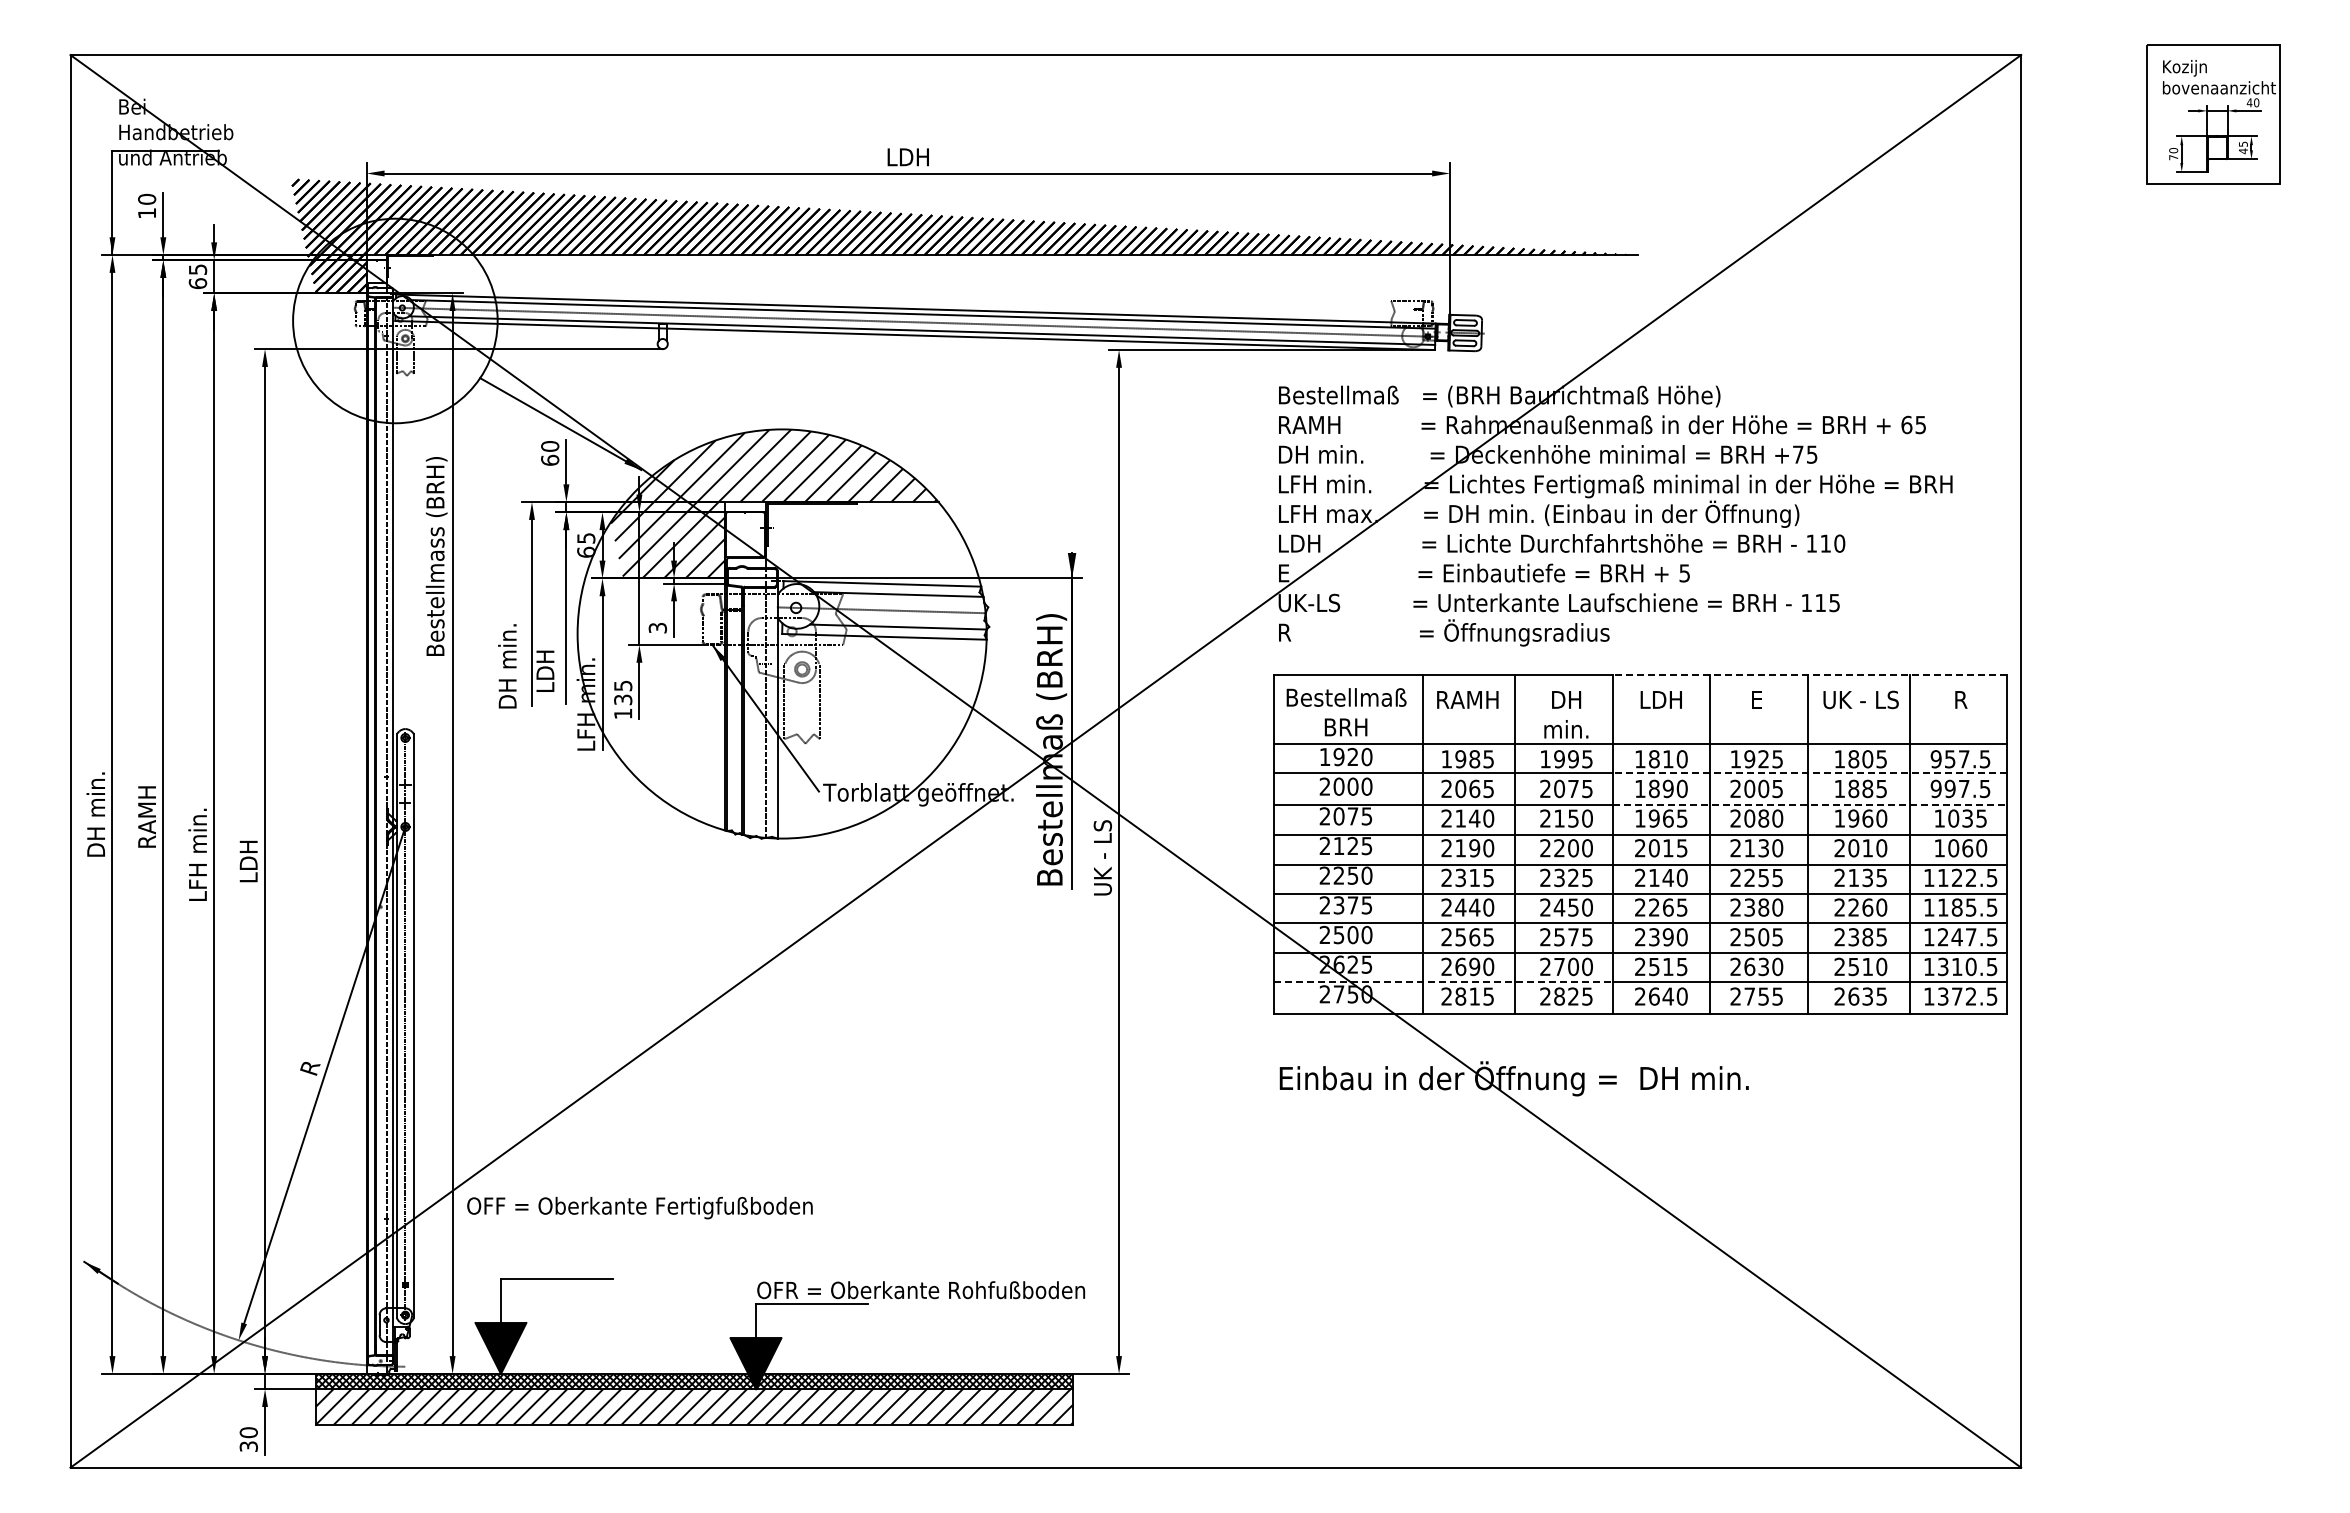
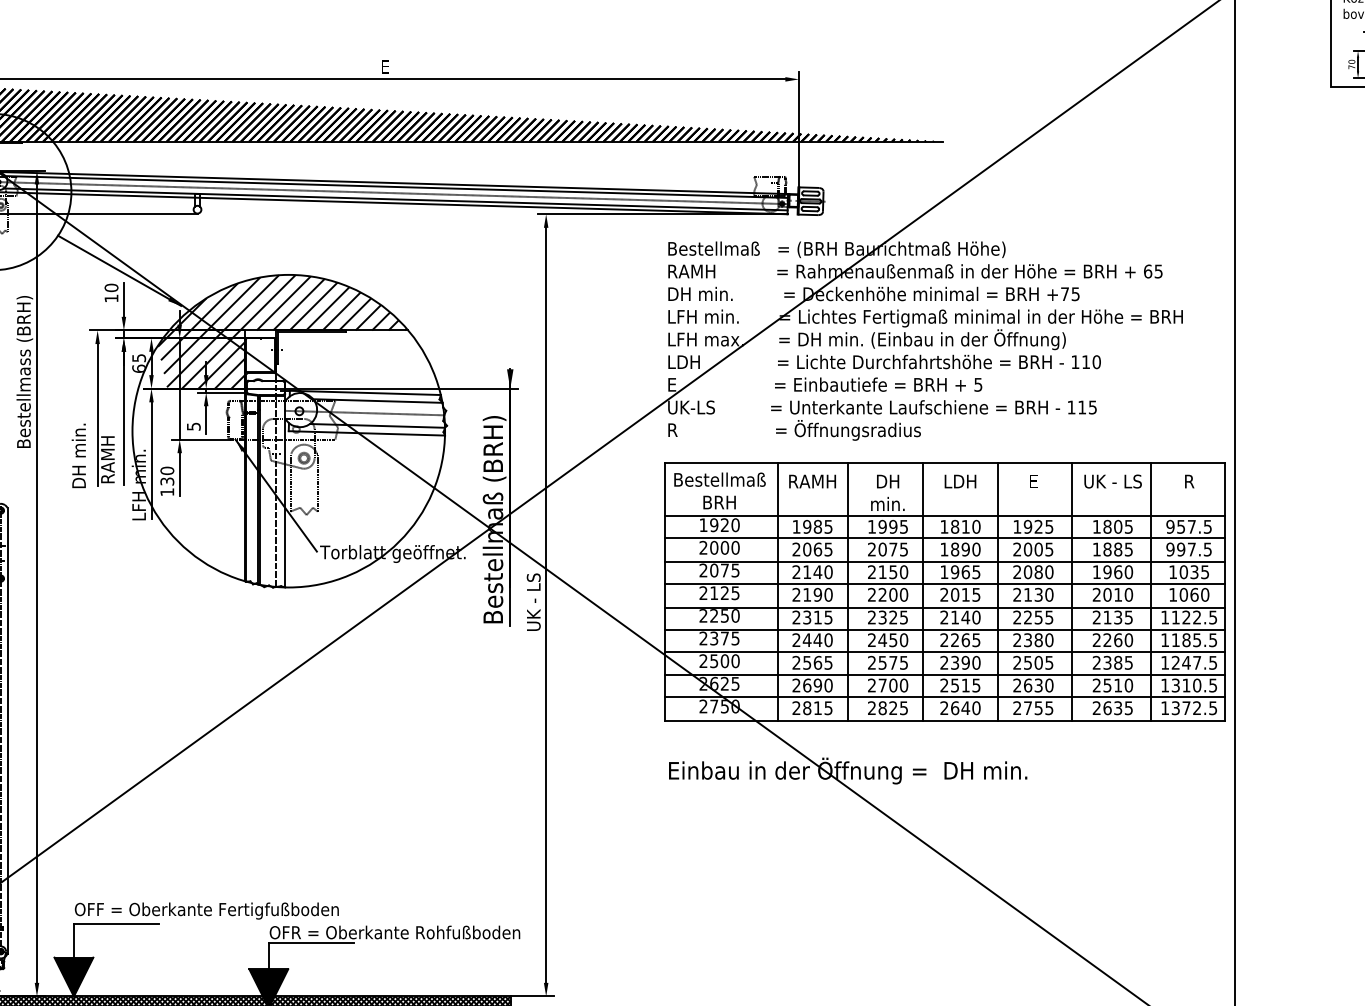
text: (907, 157) -> (384, 67), LDH -> E
text: (550, 459) -> (111, 297), 60 -> 10
text: (657, 627) -> (193, 426), 3 -> 5
text: (545, 670) -> (107, 459), LDH -> RAMH
line: (1809, 675) -> (1073, 462), dashed -> solid
text: (623, 685) -> (167, 470), 135 -> 130
line: (1809, 773) -> (1073, 537), dashed -> solid
line: (1810, 805) -> (1074, 562), dashed -> solid
line: (1444, 981) -> (794, 696), dashed -> solid
text: (639, 1208) -> (206, 911), moved

